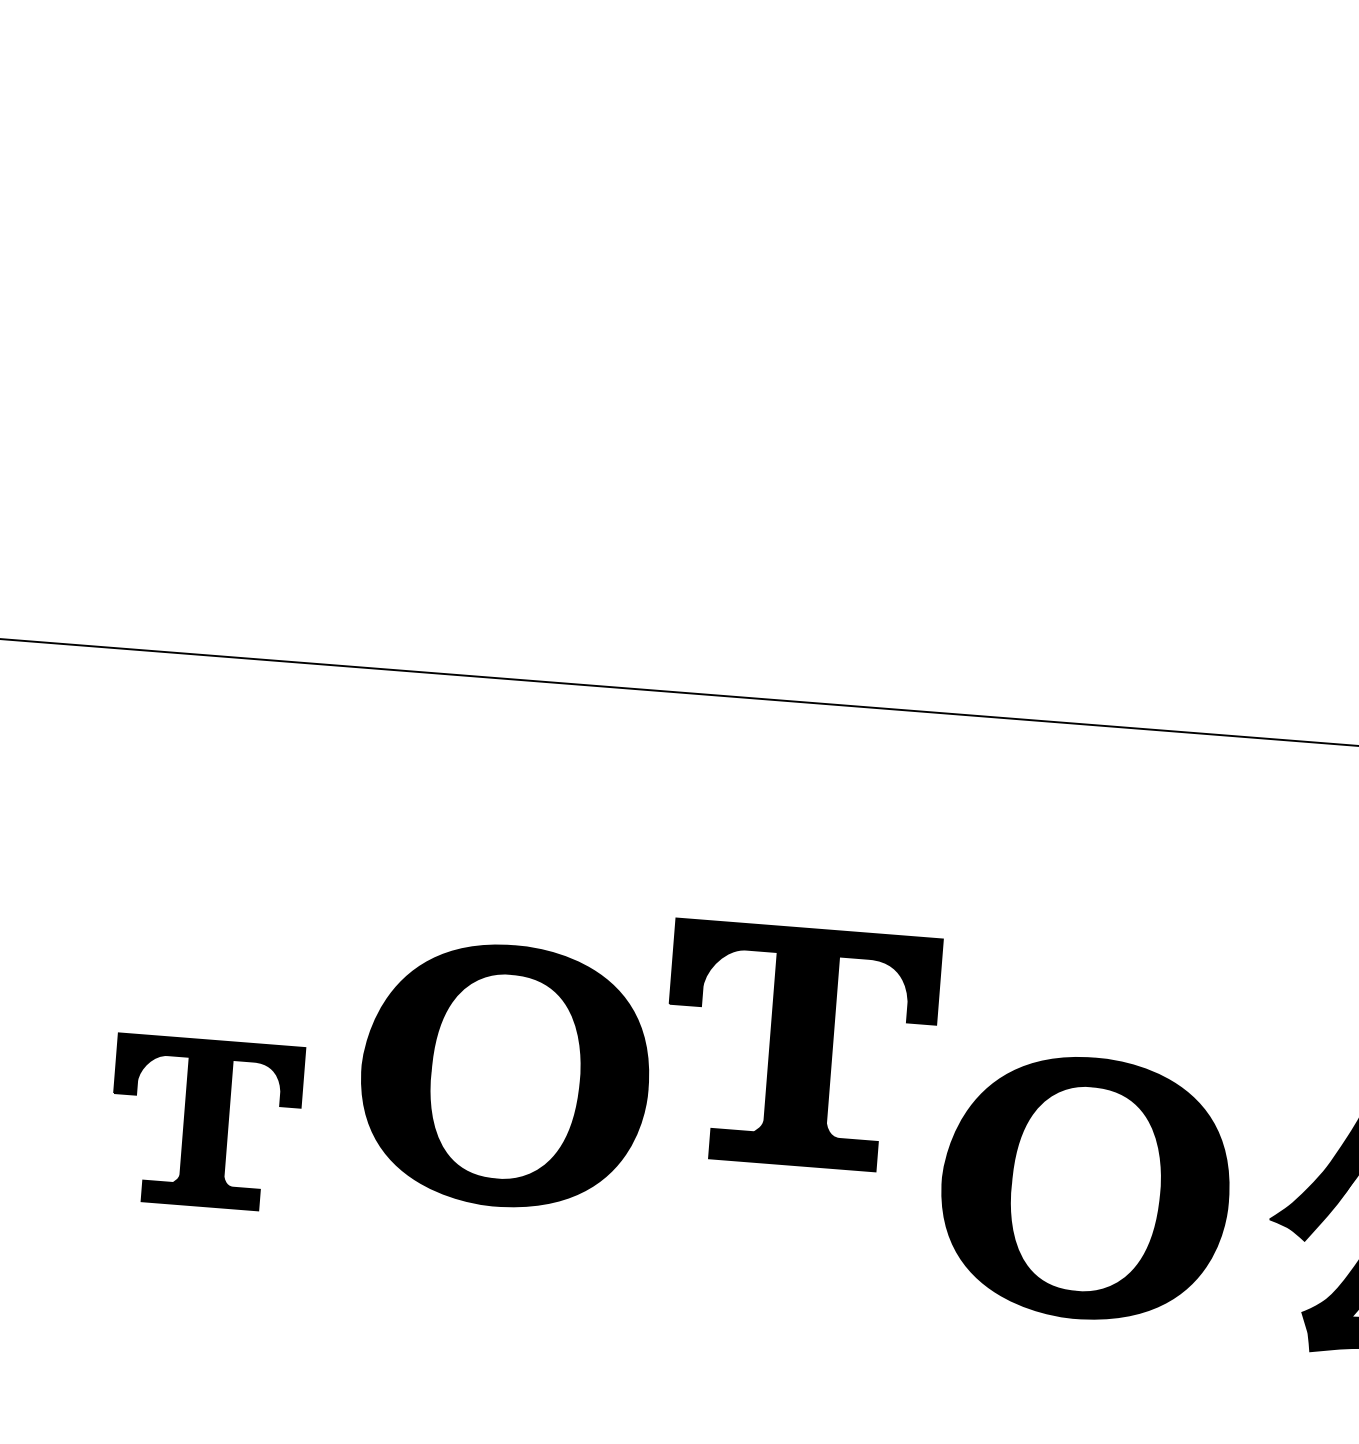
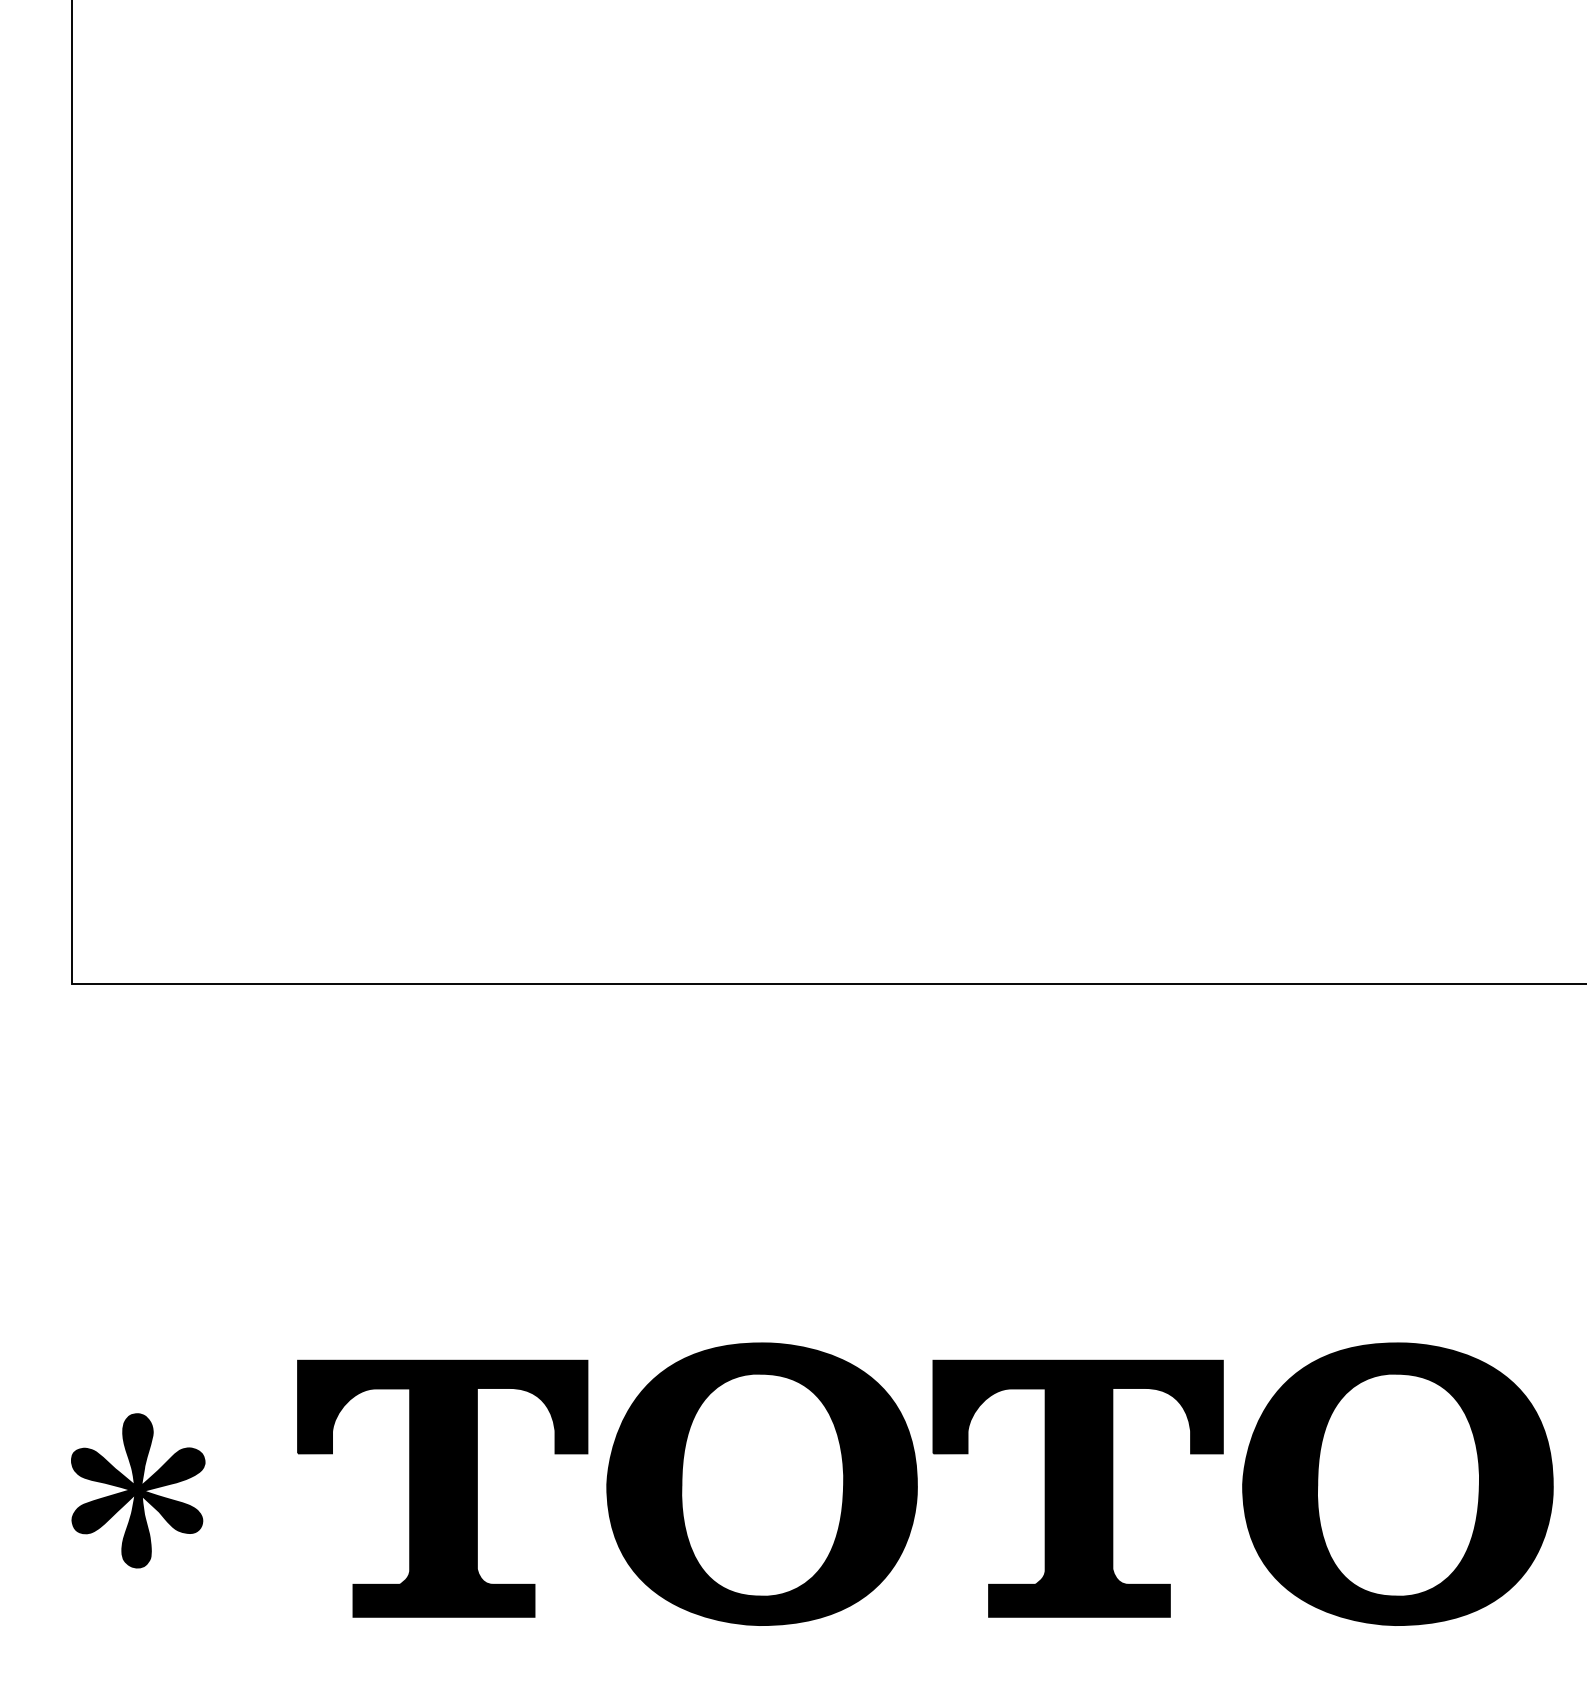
part: (799, 1046) -> (1077, 1488), moved
part: (504, 1075) -> (761, 1483), moved
part: (205, 1123) -> (442, 1488), size x1.43

